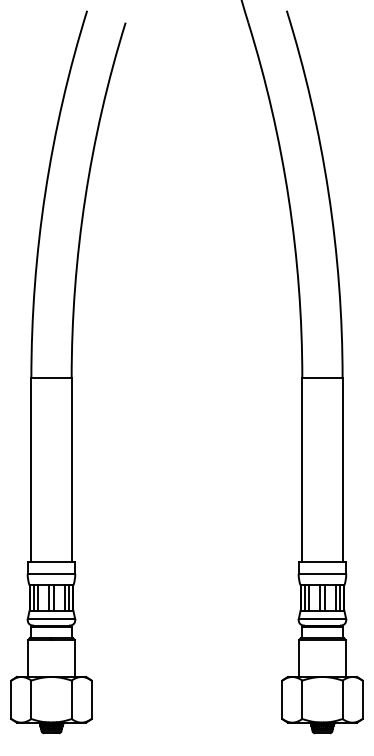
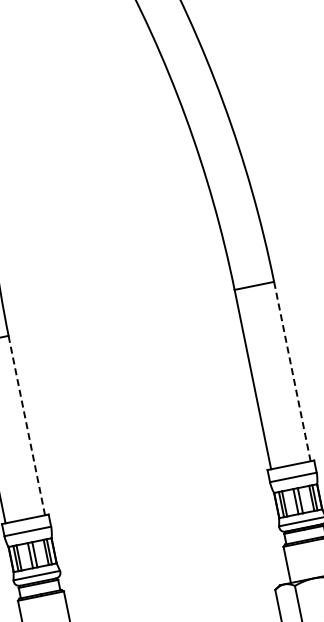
line: (71, 470) -> (26, 426), solid -> dashed
line: (342, 470) -> (292, 372), solid -> dashed

